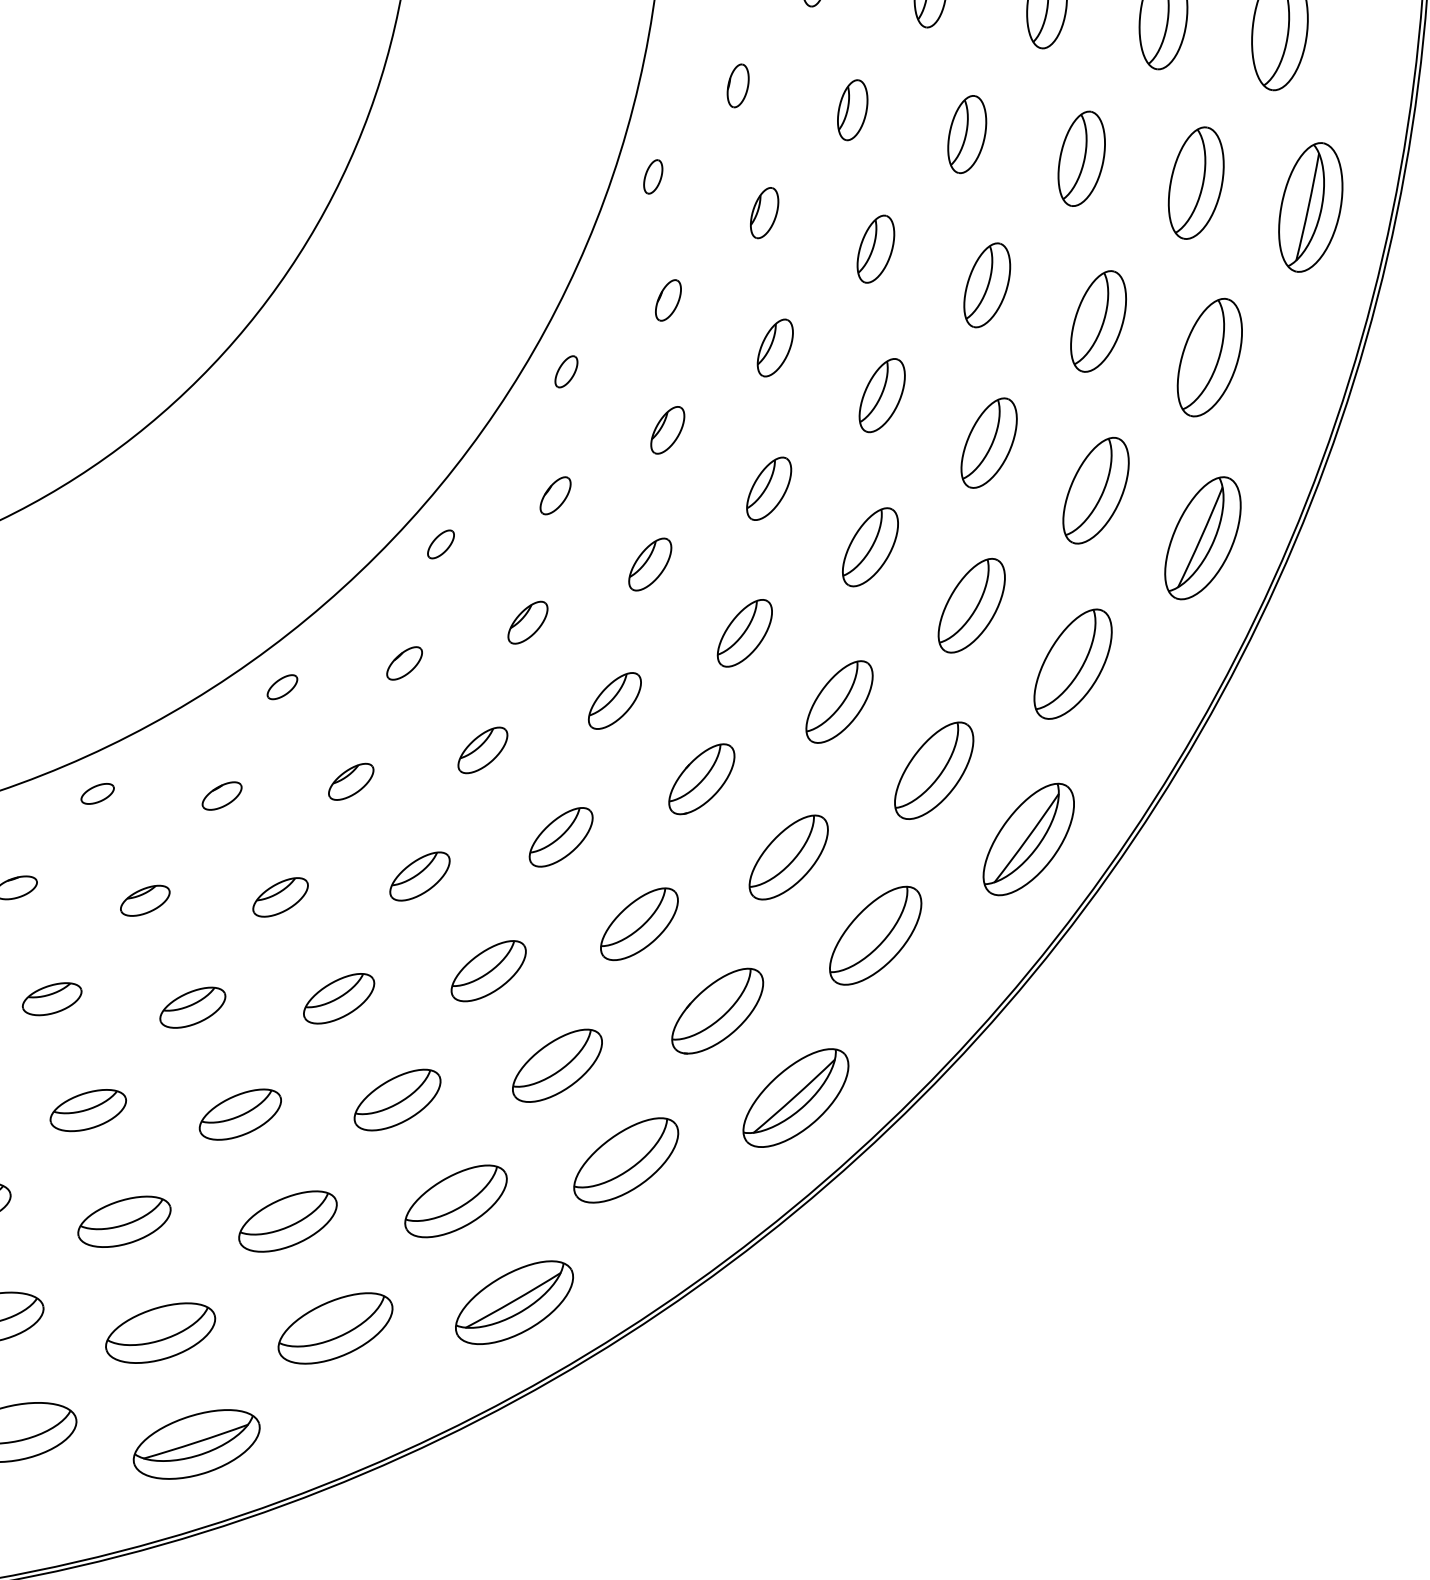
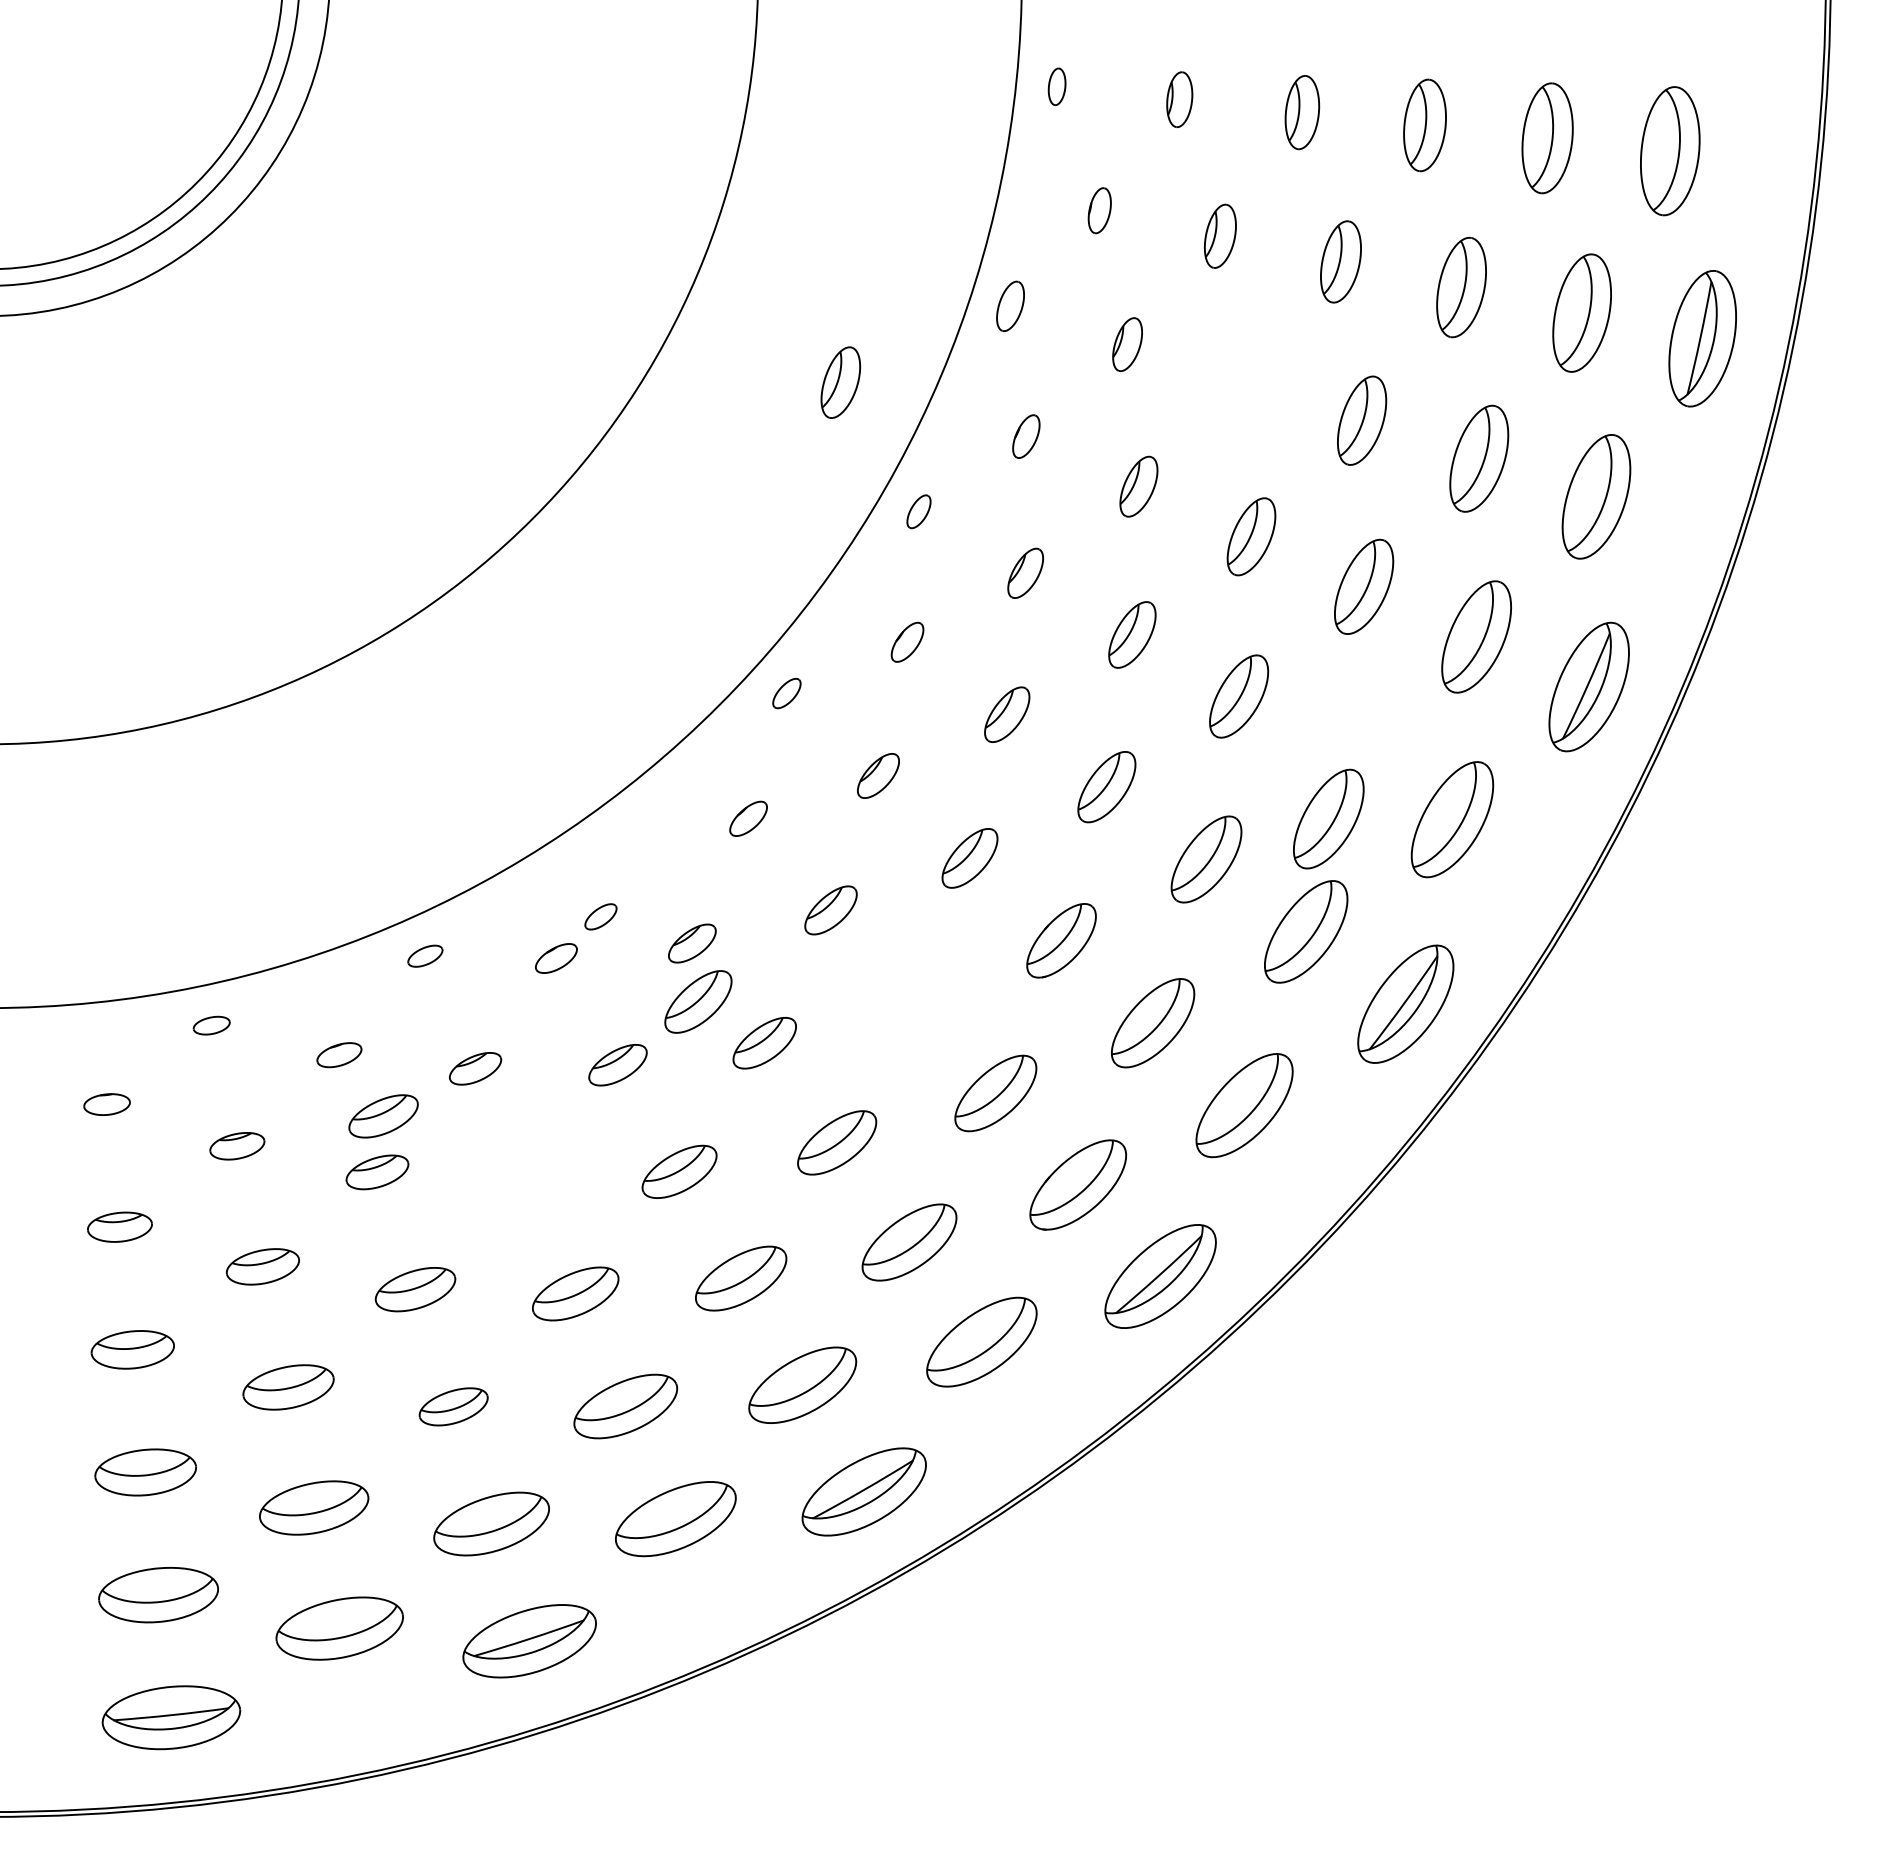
part: (652, 176) -> (1009, 306), size x1.4
part: (875, 249) -> (840, 382), moved
part: (971, 605) -> (1328, 818), moved
part: (282, 686) -> (600, 916), moved
part: (561, 836) -> (698, 1001), moved
part: (192, 1007) -> (383, 1116), moved
part: (124, 1221) -> (453, 1406), size x0.7

